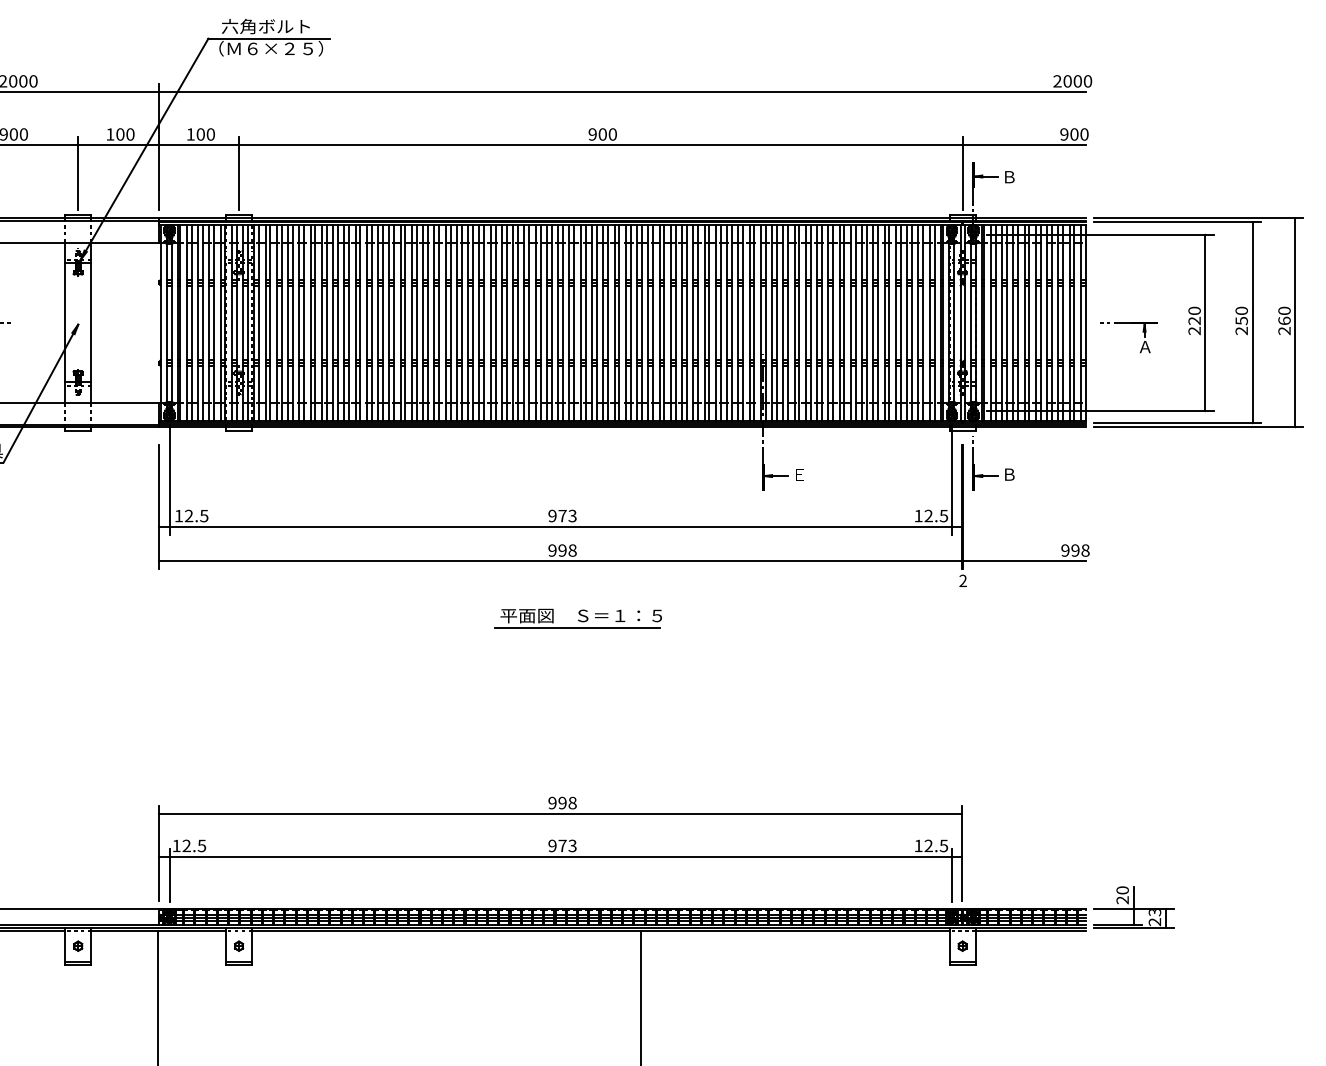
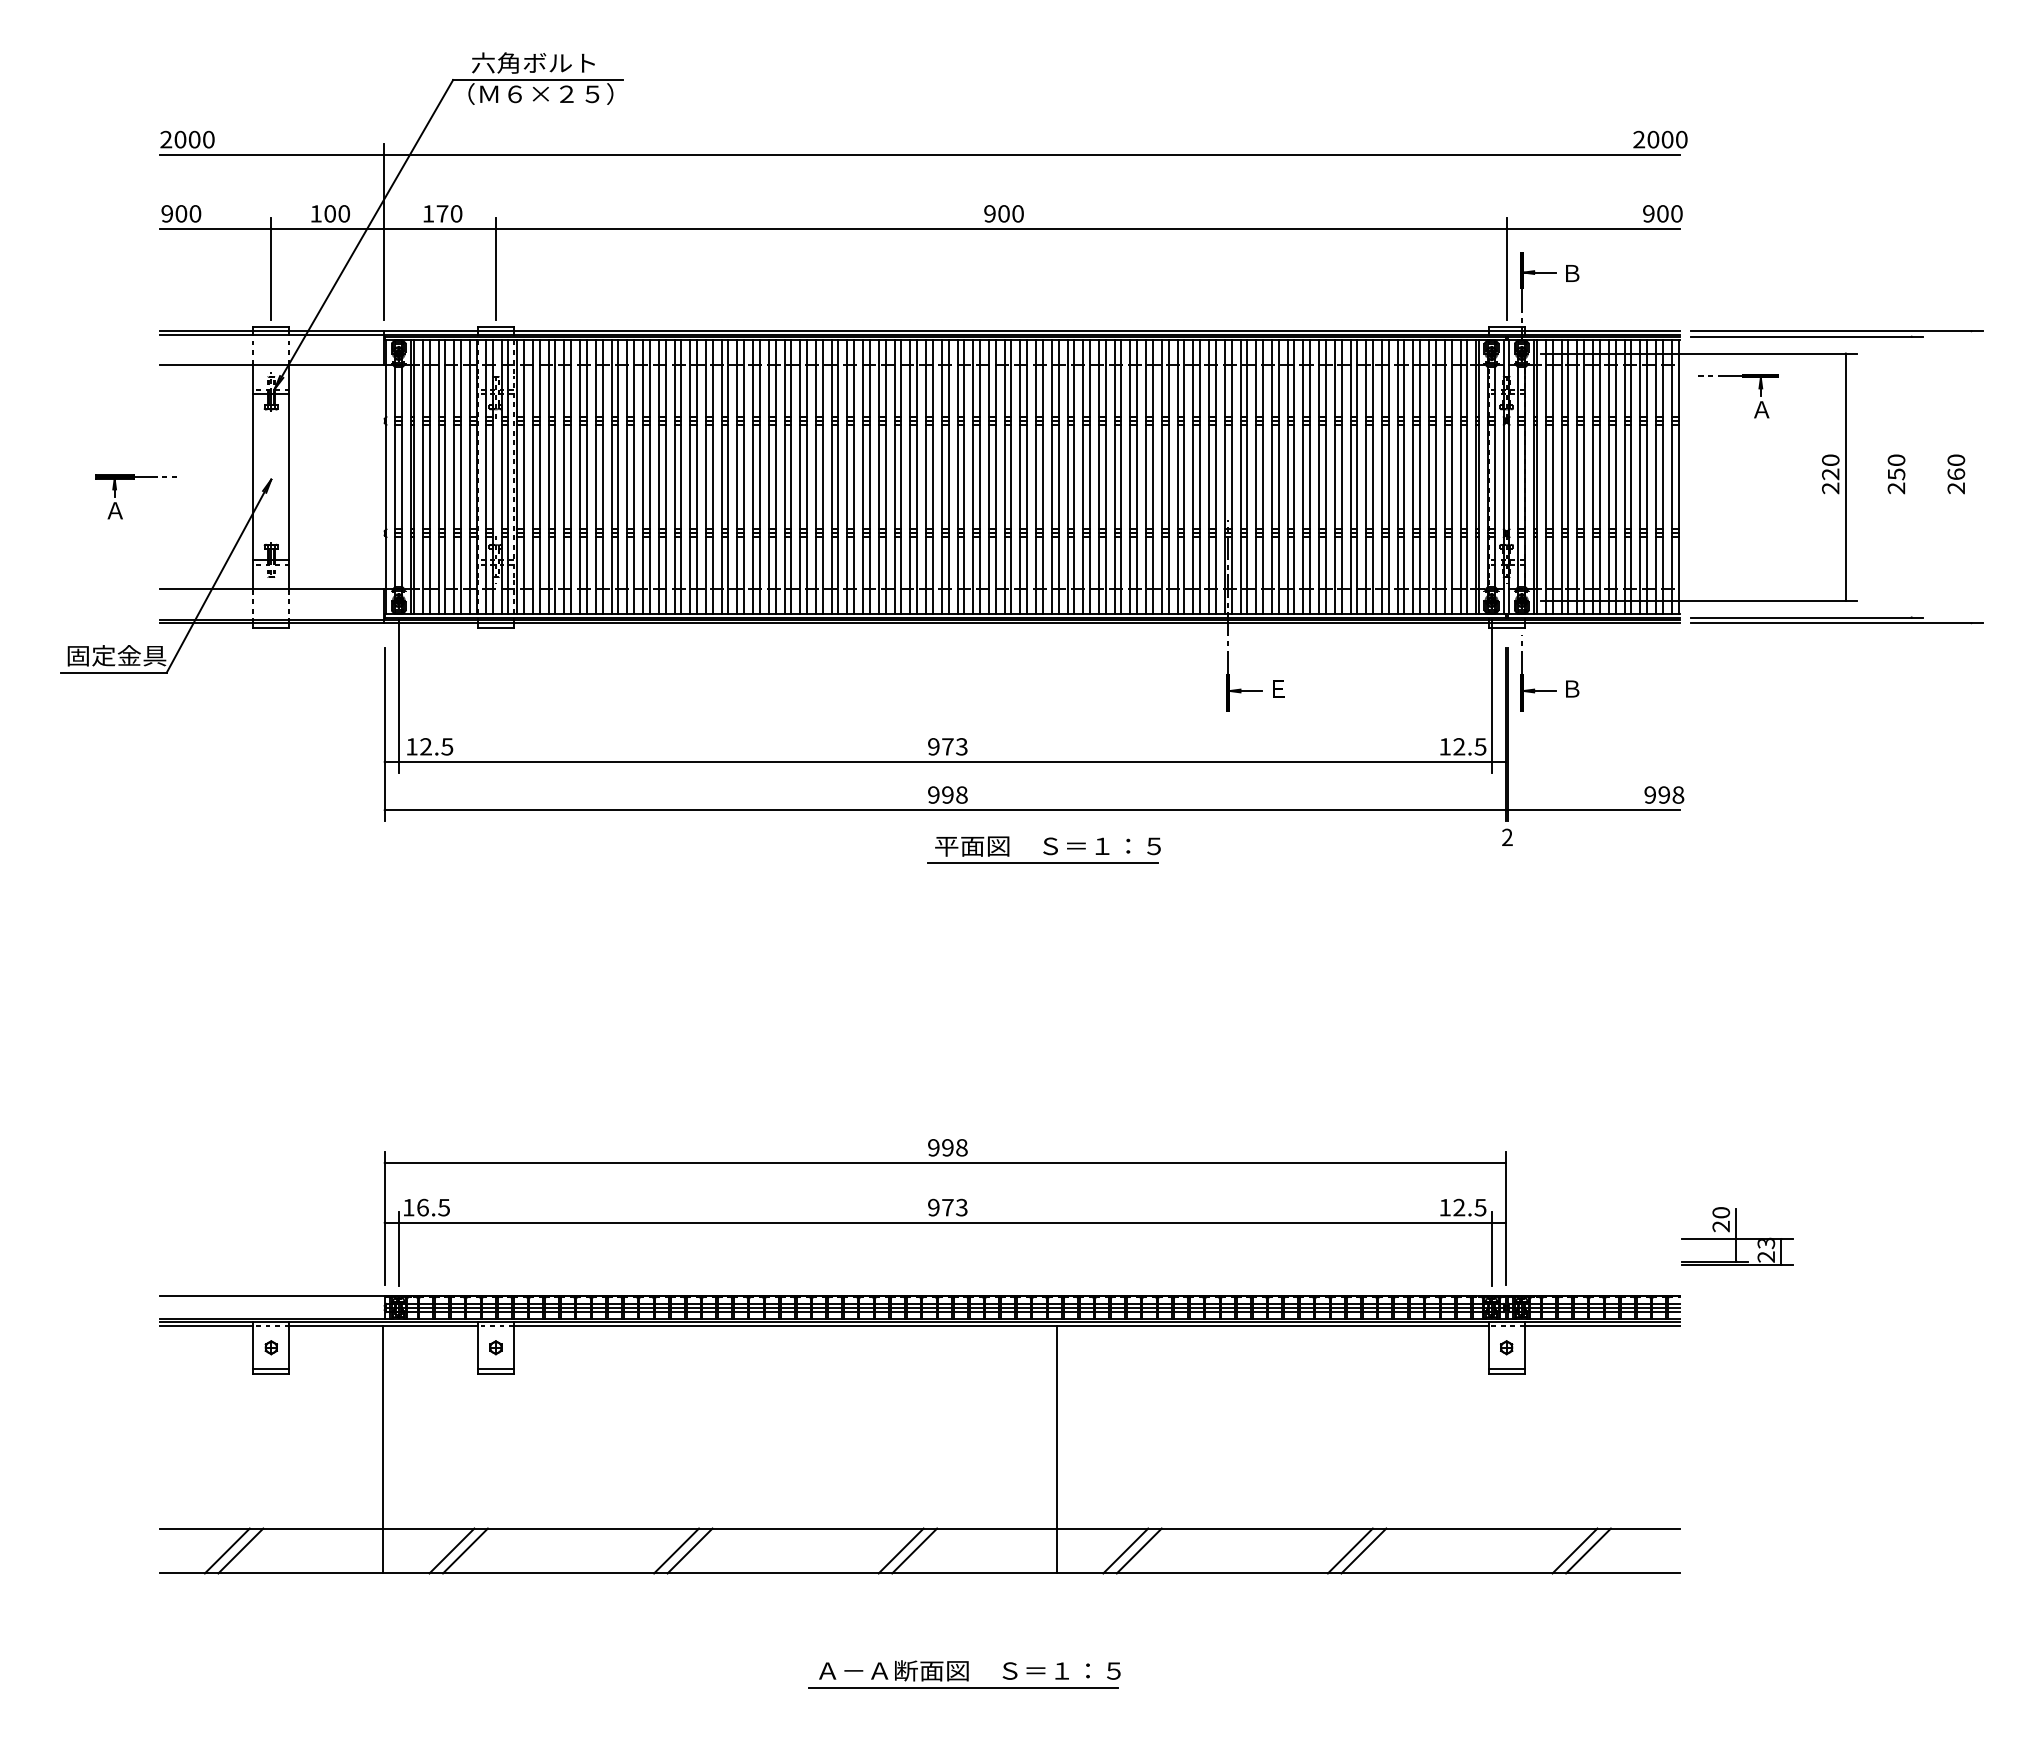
text: (200, 134) -> (442, 213), 100 -> 170
line: (1252, 322) -> (1911, 476), removed
part: (1131, 323) -> (1742, 377), moved
line: (1295, 323) -> (1971, 477), removed
part: (578, 618) -> (1043, 849), moved
text: (186, 845) -> (422, 1207), 12.5 -> 16.5
part: (1134, 907) -> (1737, 1236), moved

